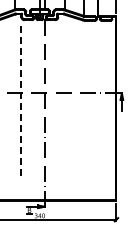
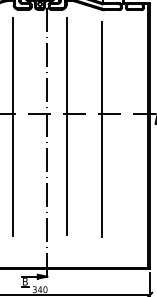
line: (58, 101) -> (66, 125), added
line: (20, 102) -> (12, 127), dashed -> solid
line: (83, 103) -> (102, 128), added

